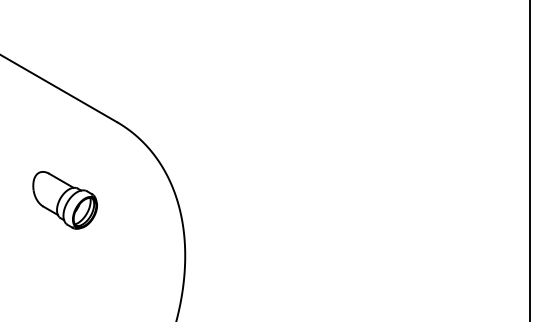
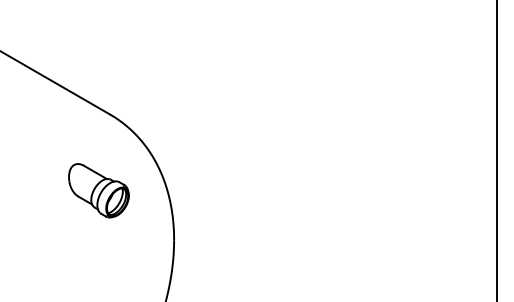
part: (64, 200) -> (98, 190), moved

